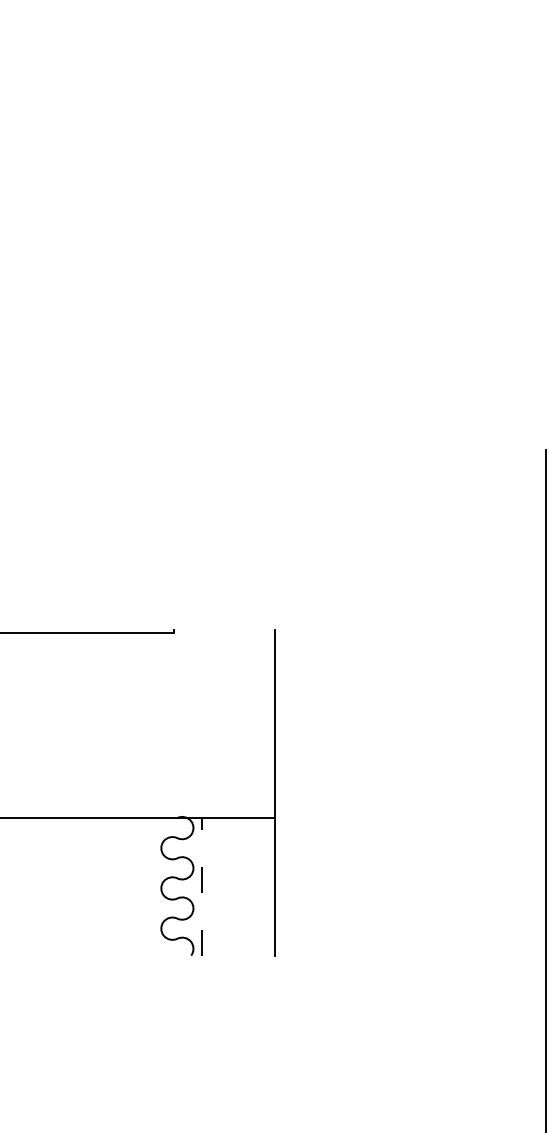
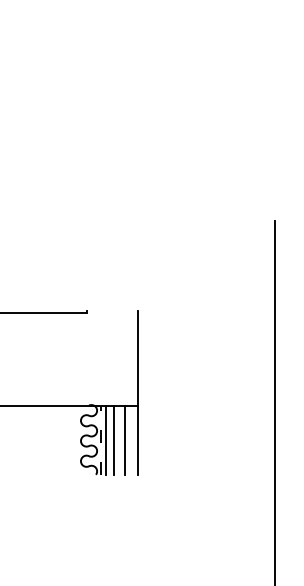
line: (212, 885) -> (106, 439), added
line: (226, 885) -> (113, 439), added
line: (249, 885) -> (125, 439), added

